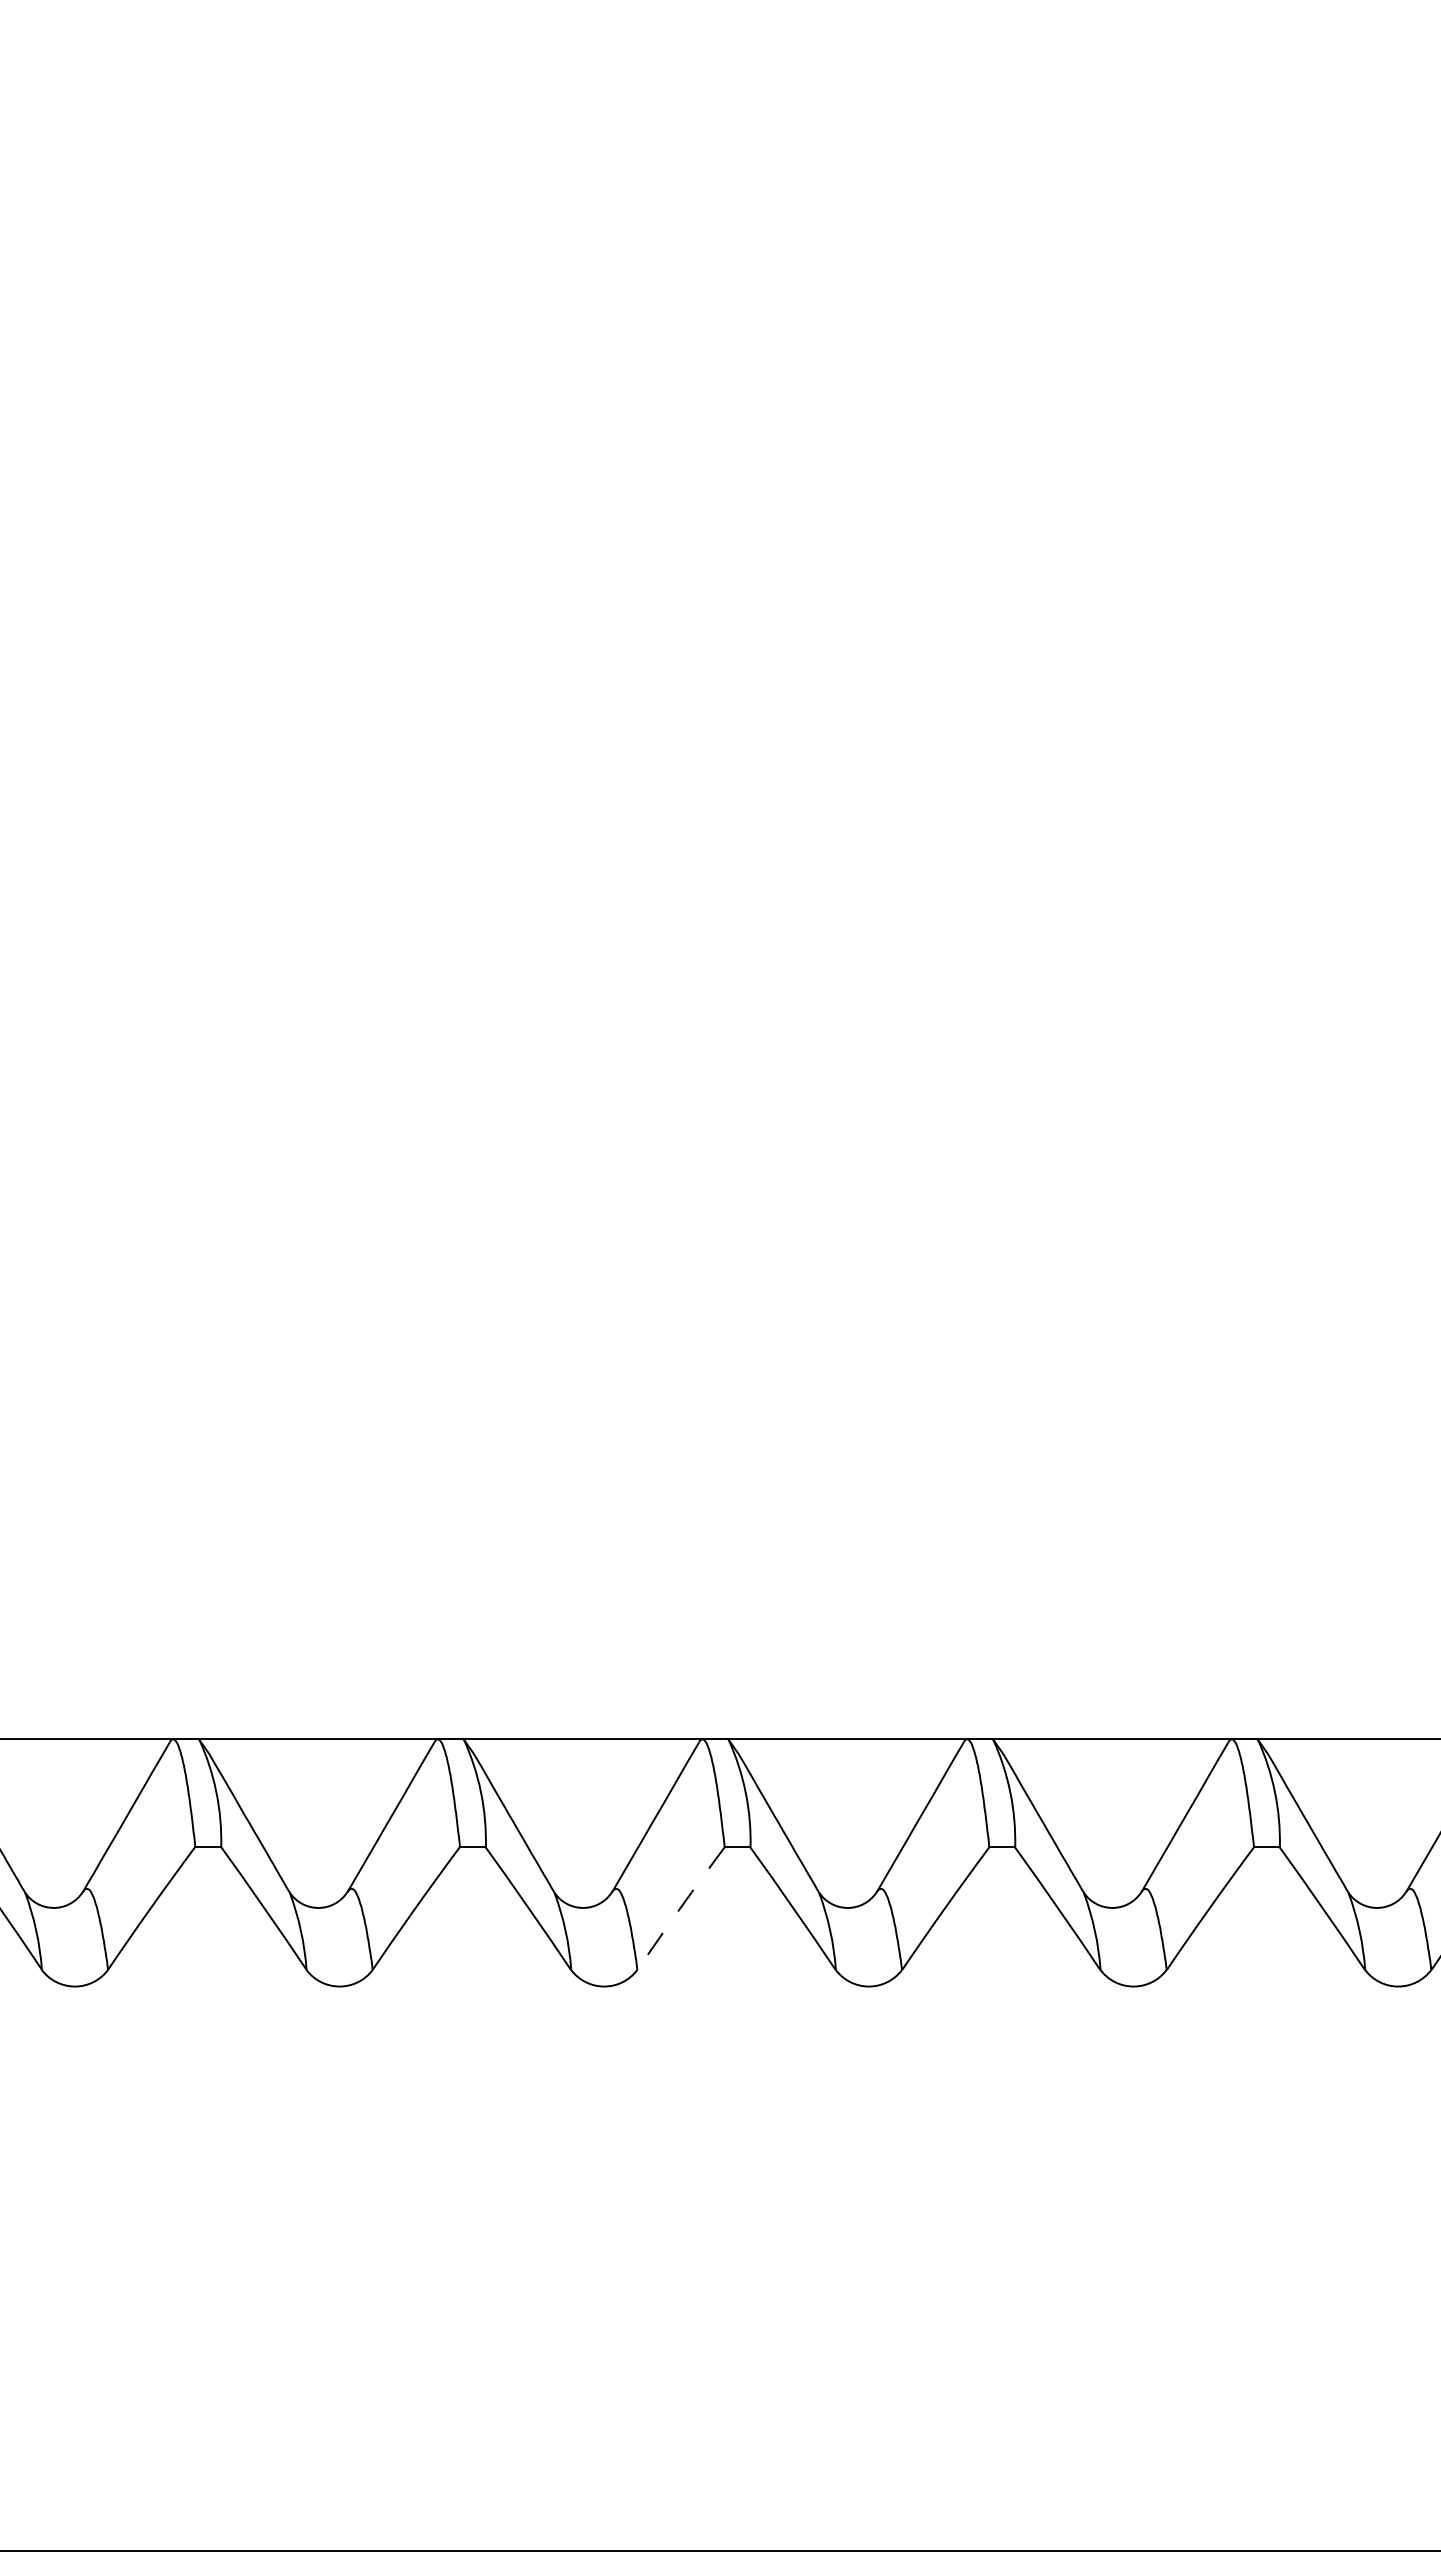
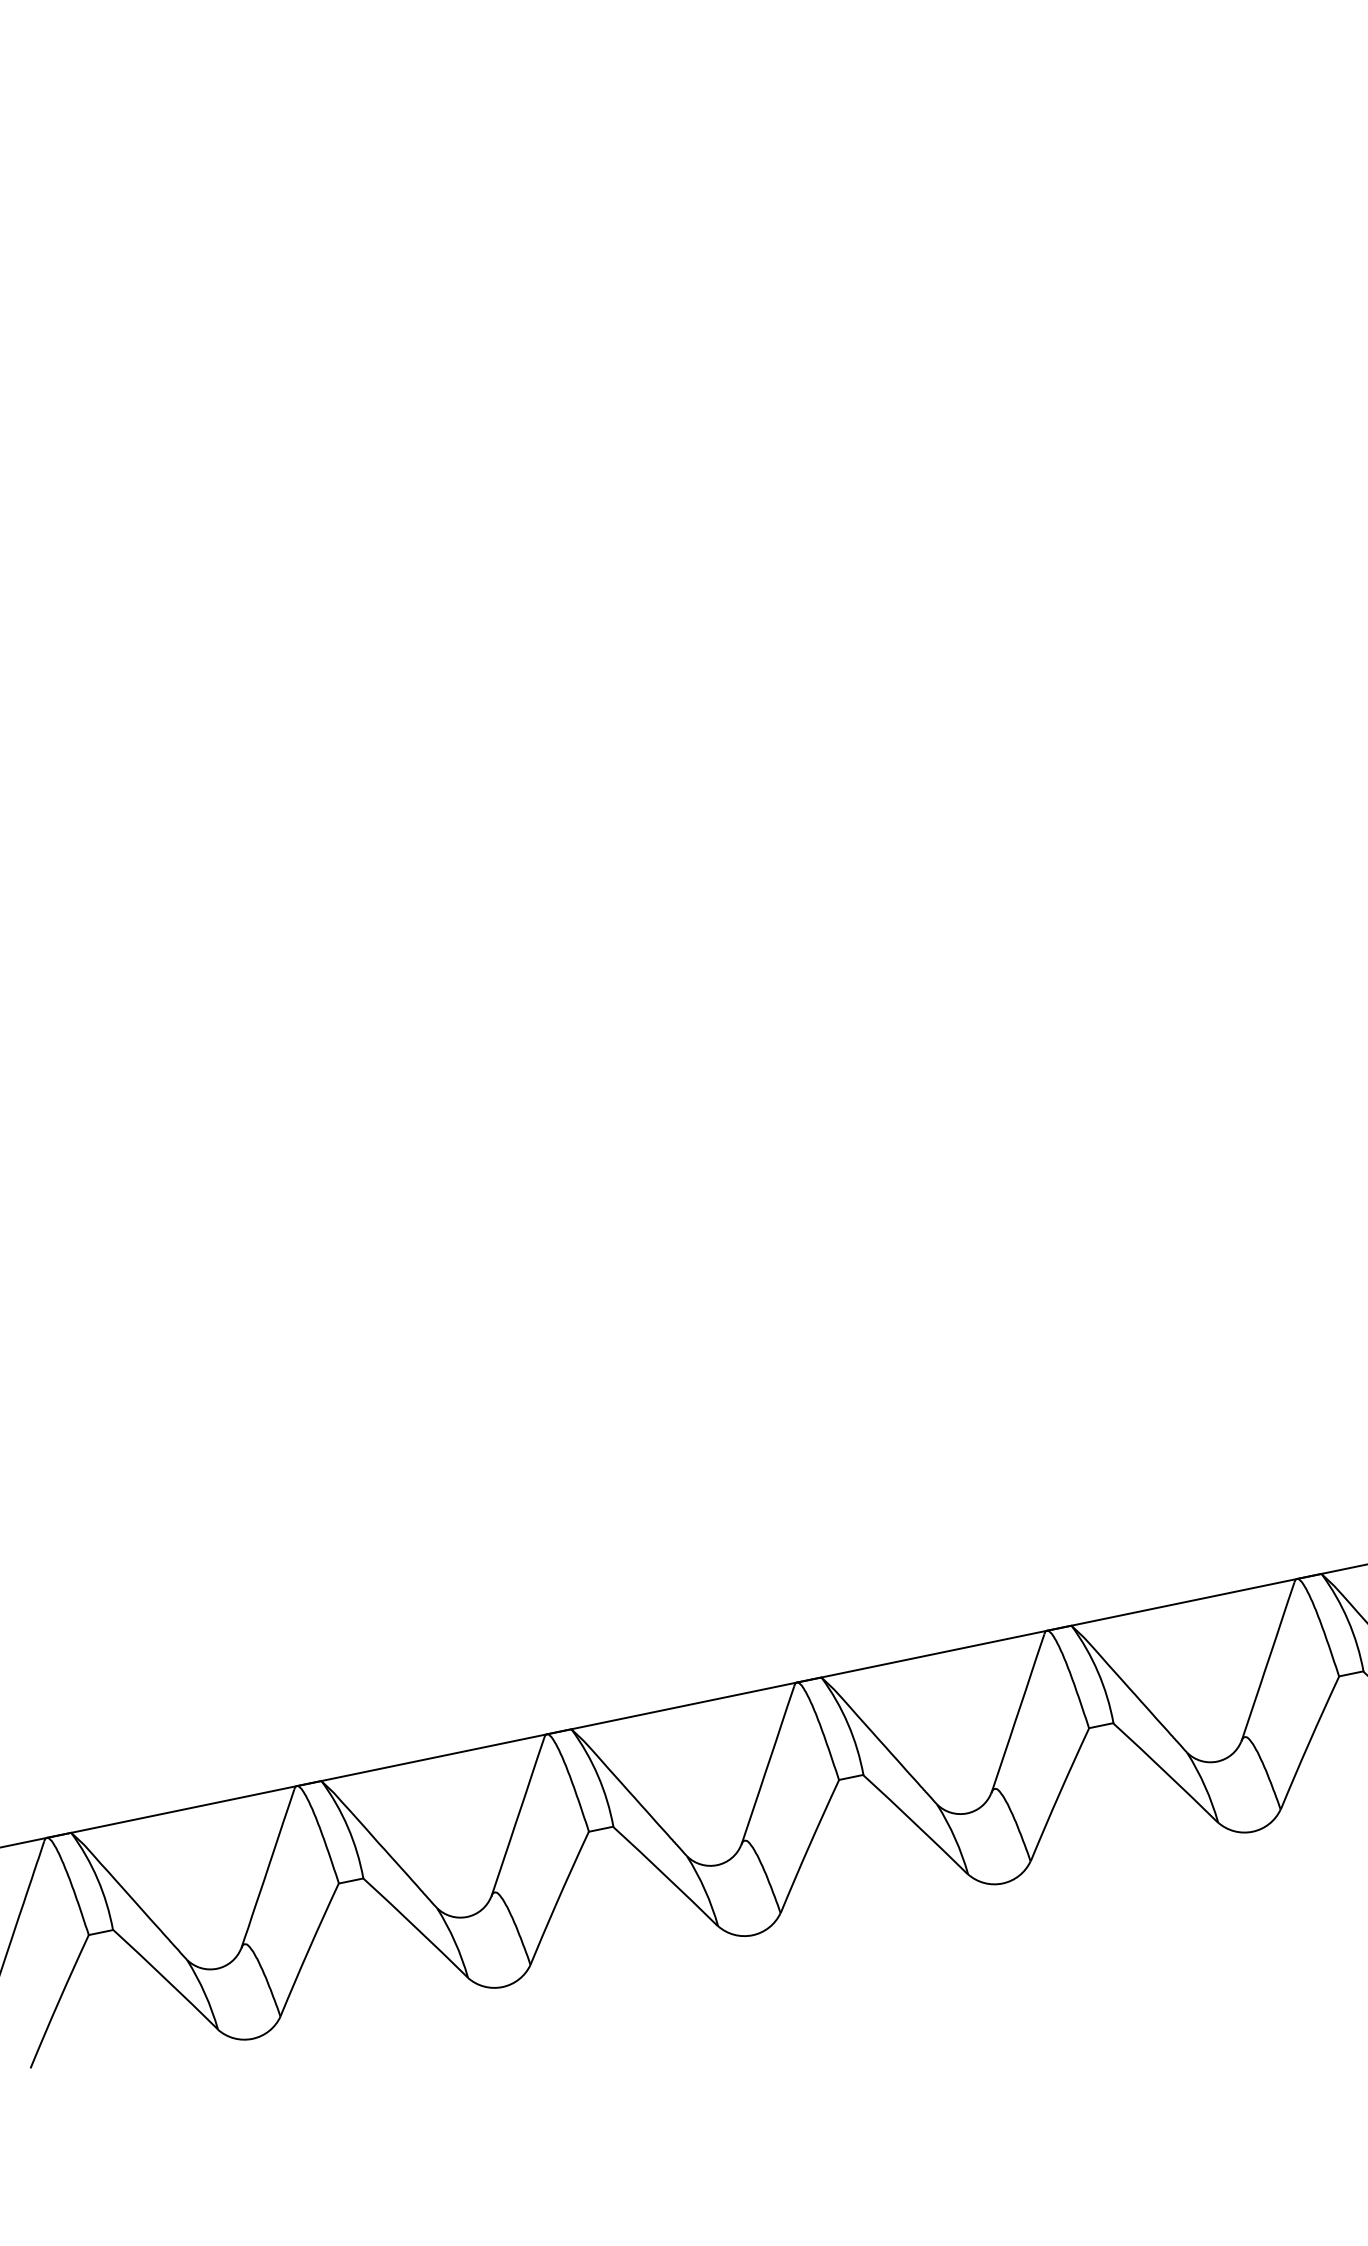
arc: (680, 1908) -> (809, 1846), dashed -> solid

